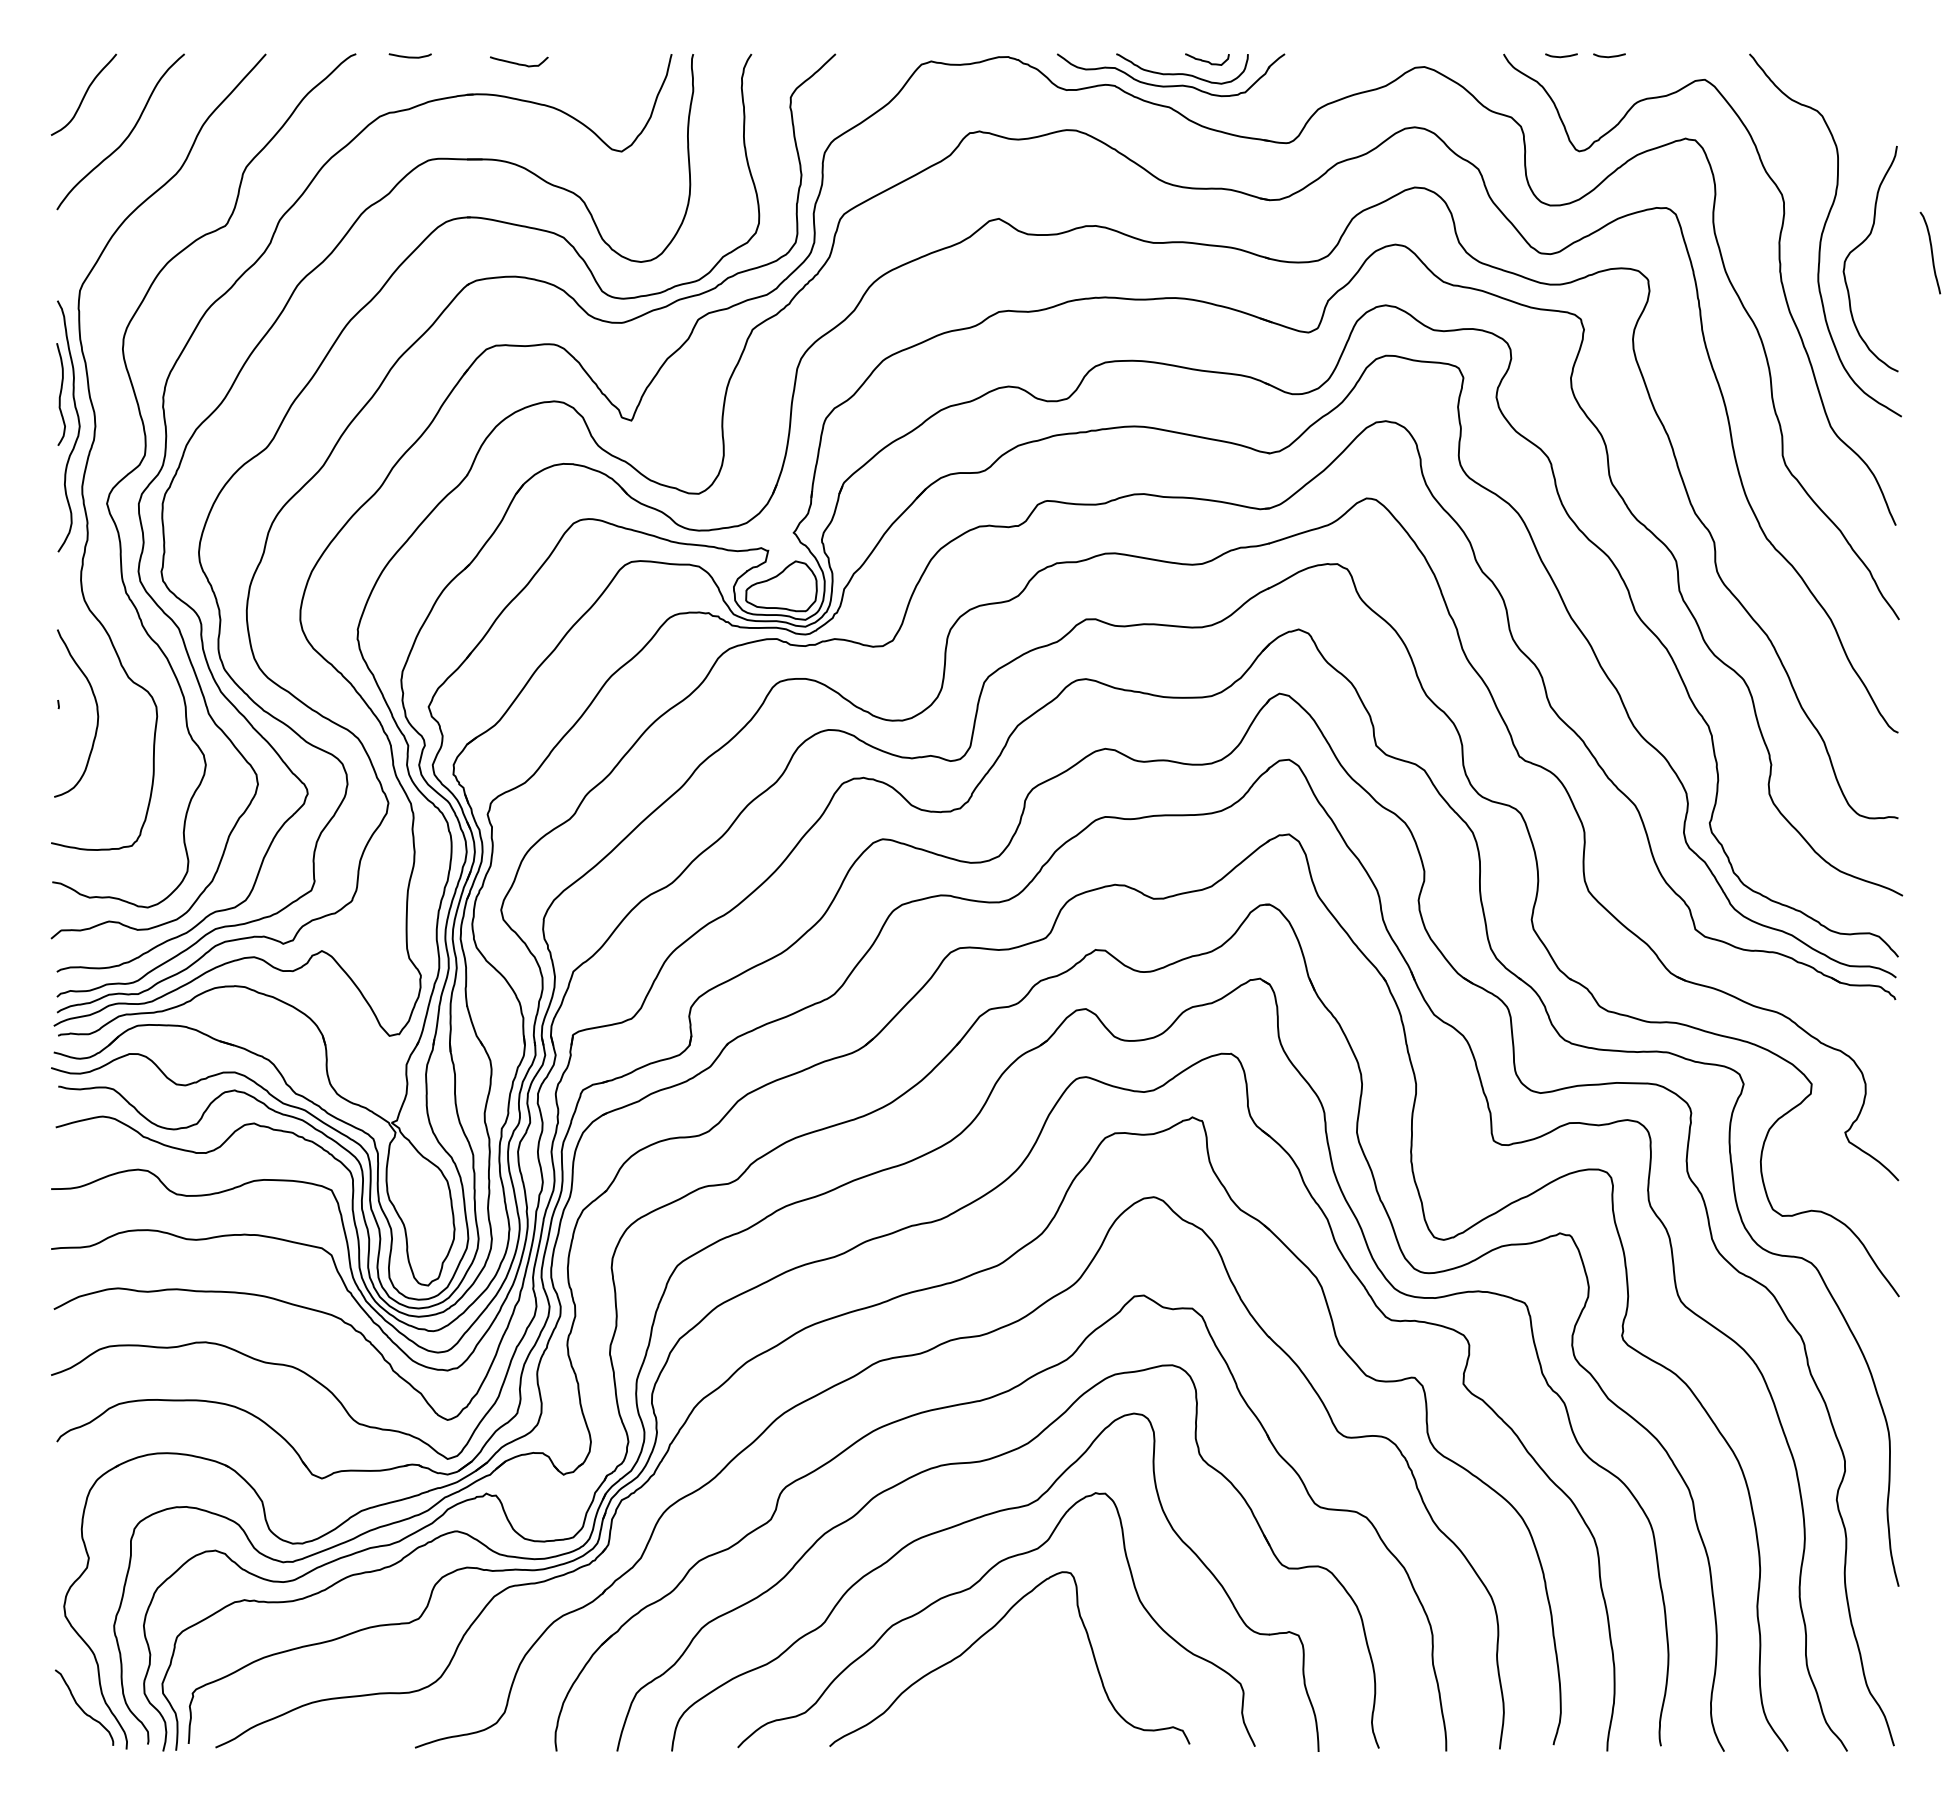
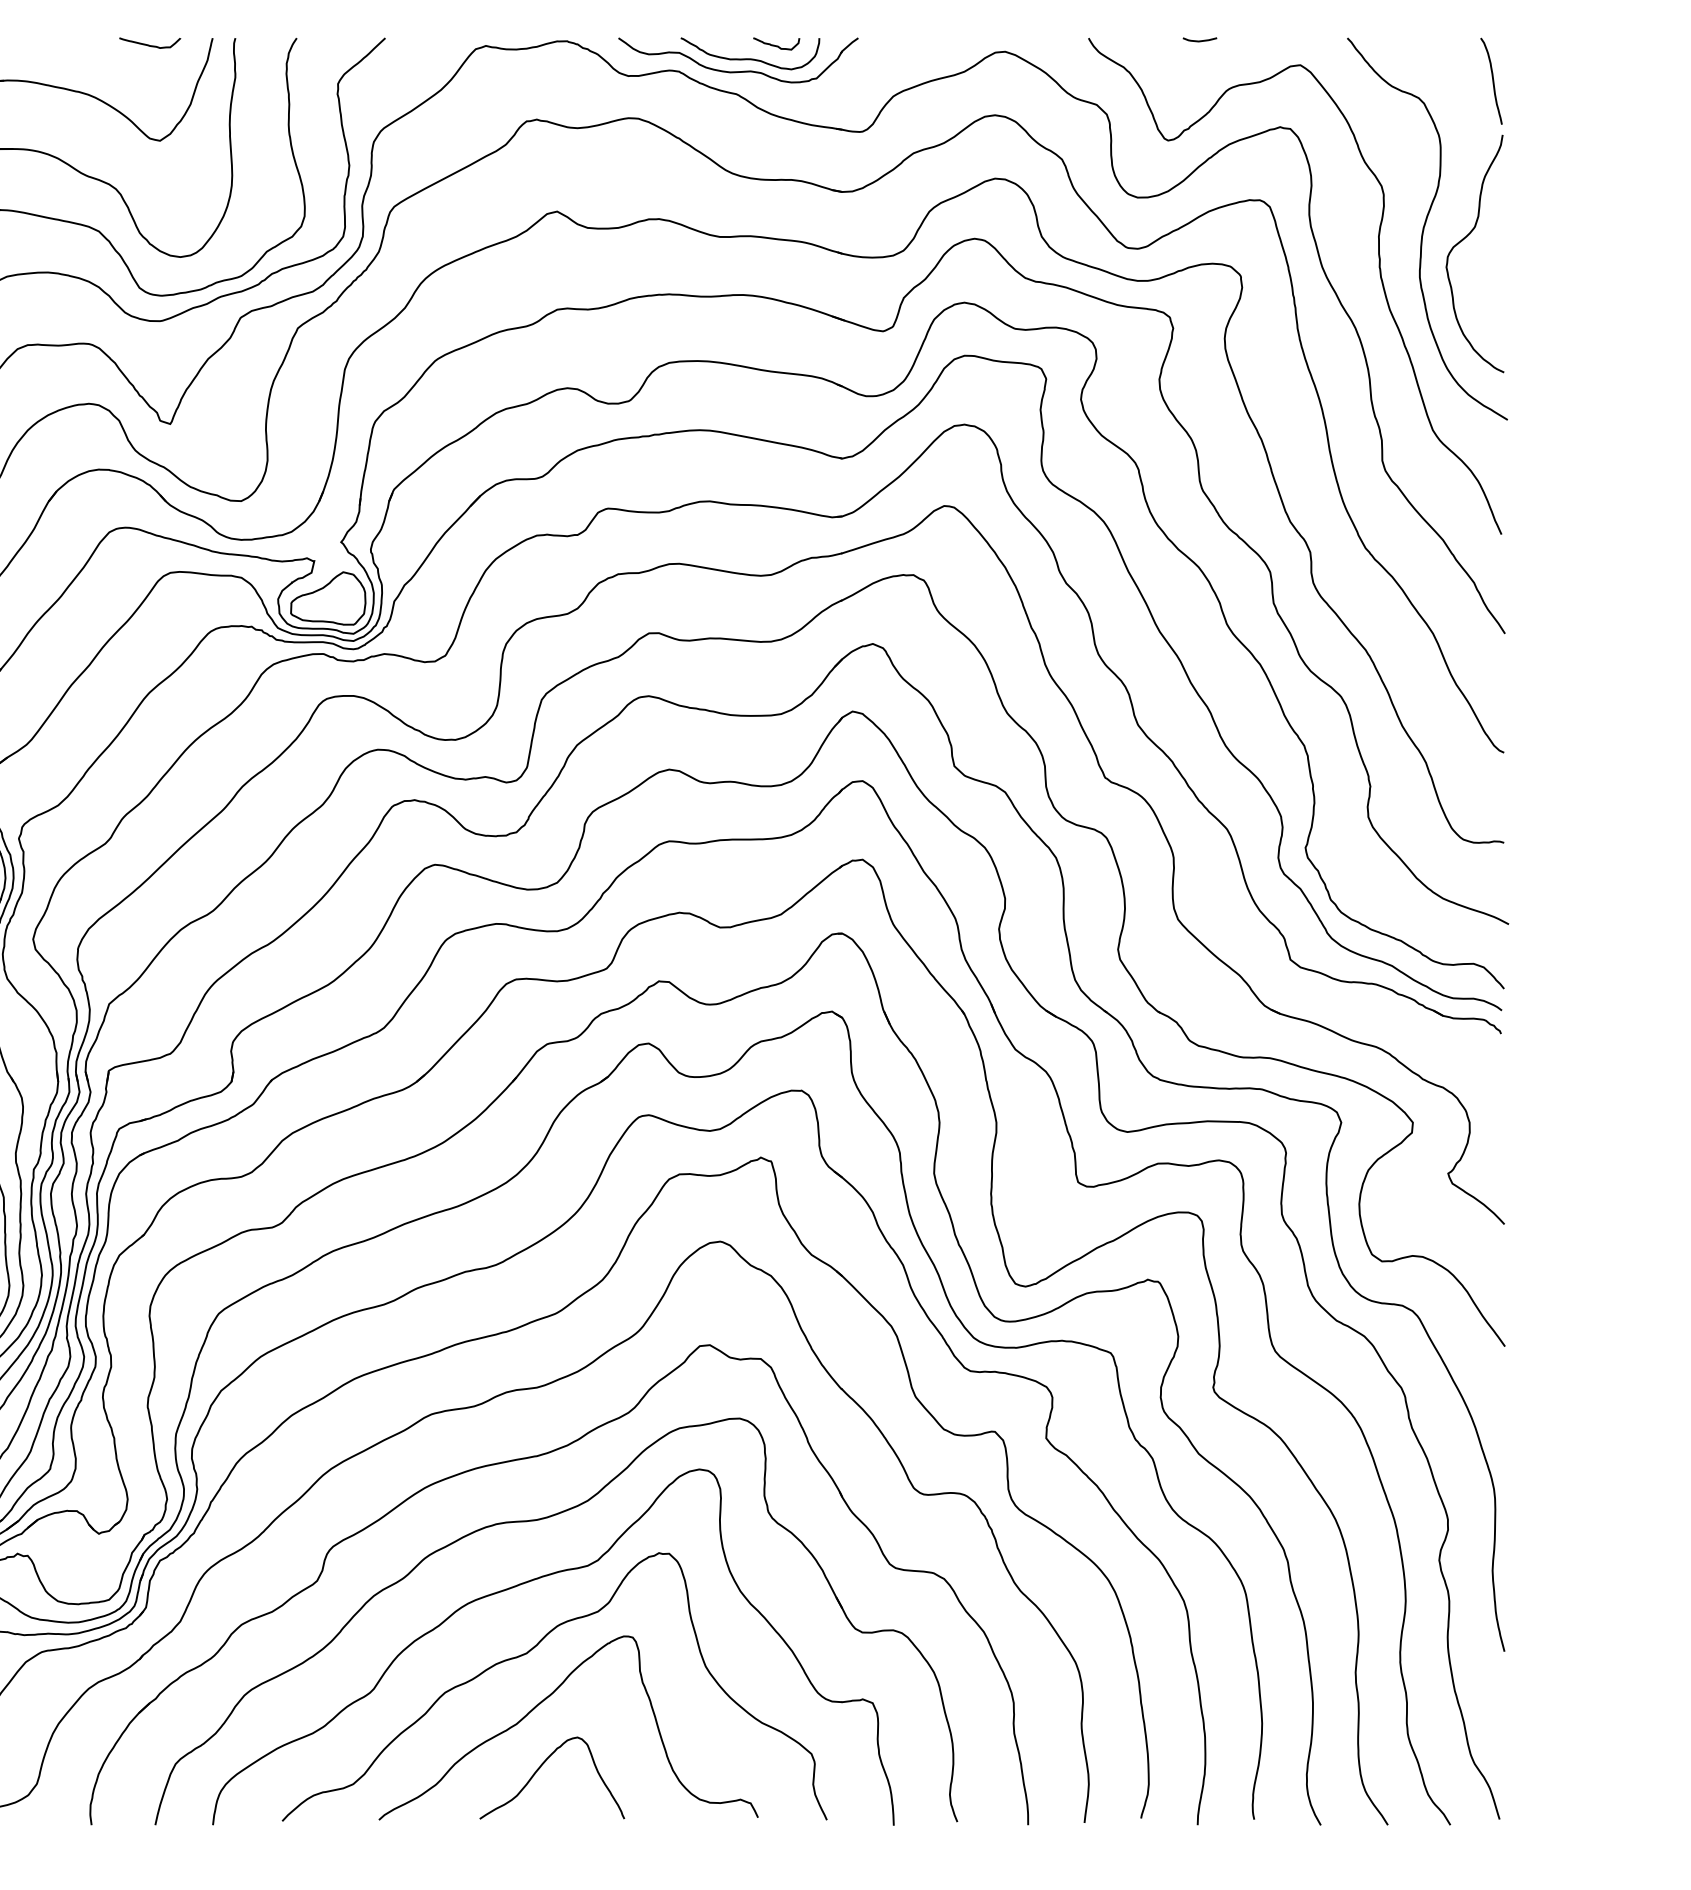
curve: (1561, 56) -> (1149, 40), removed
curve: (519, 63) -> (150, 44), moved
curve: (1931, 252) -> (1492, 80), moved
curve: (982, 1698) -> (539, 1769), added

